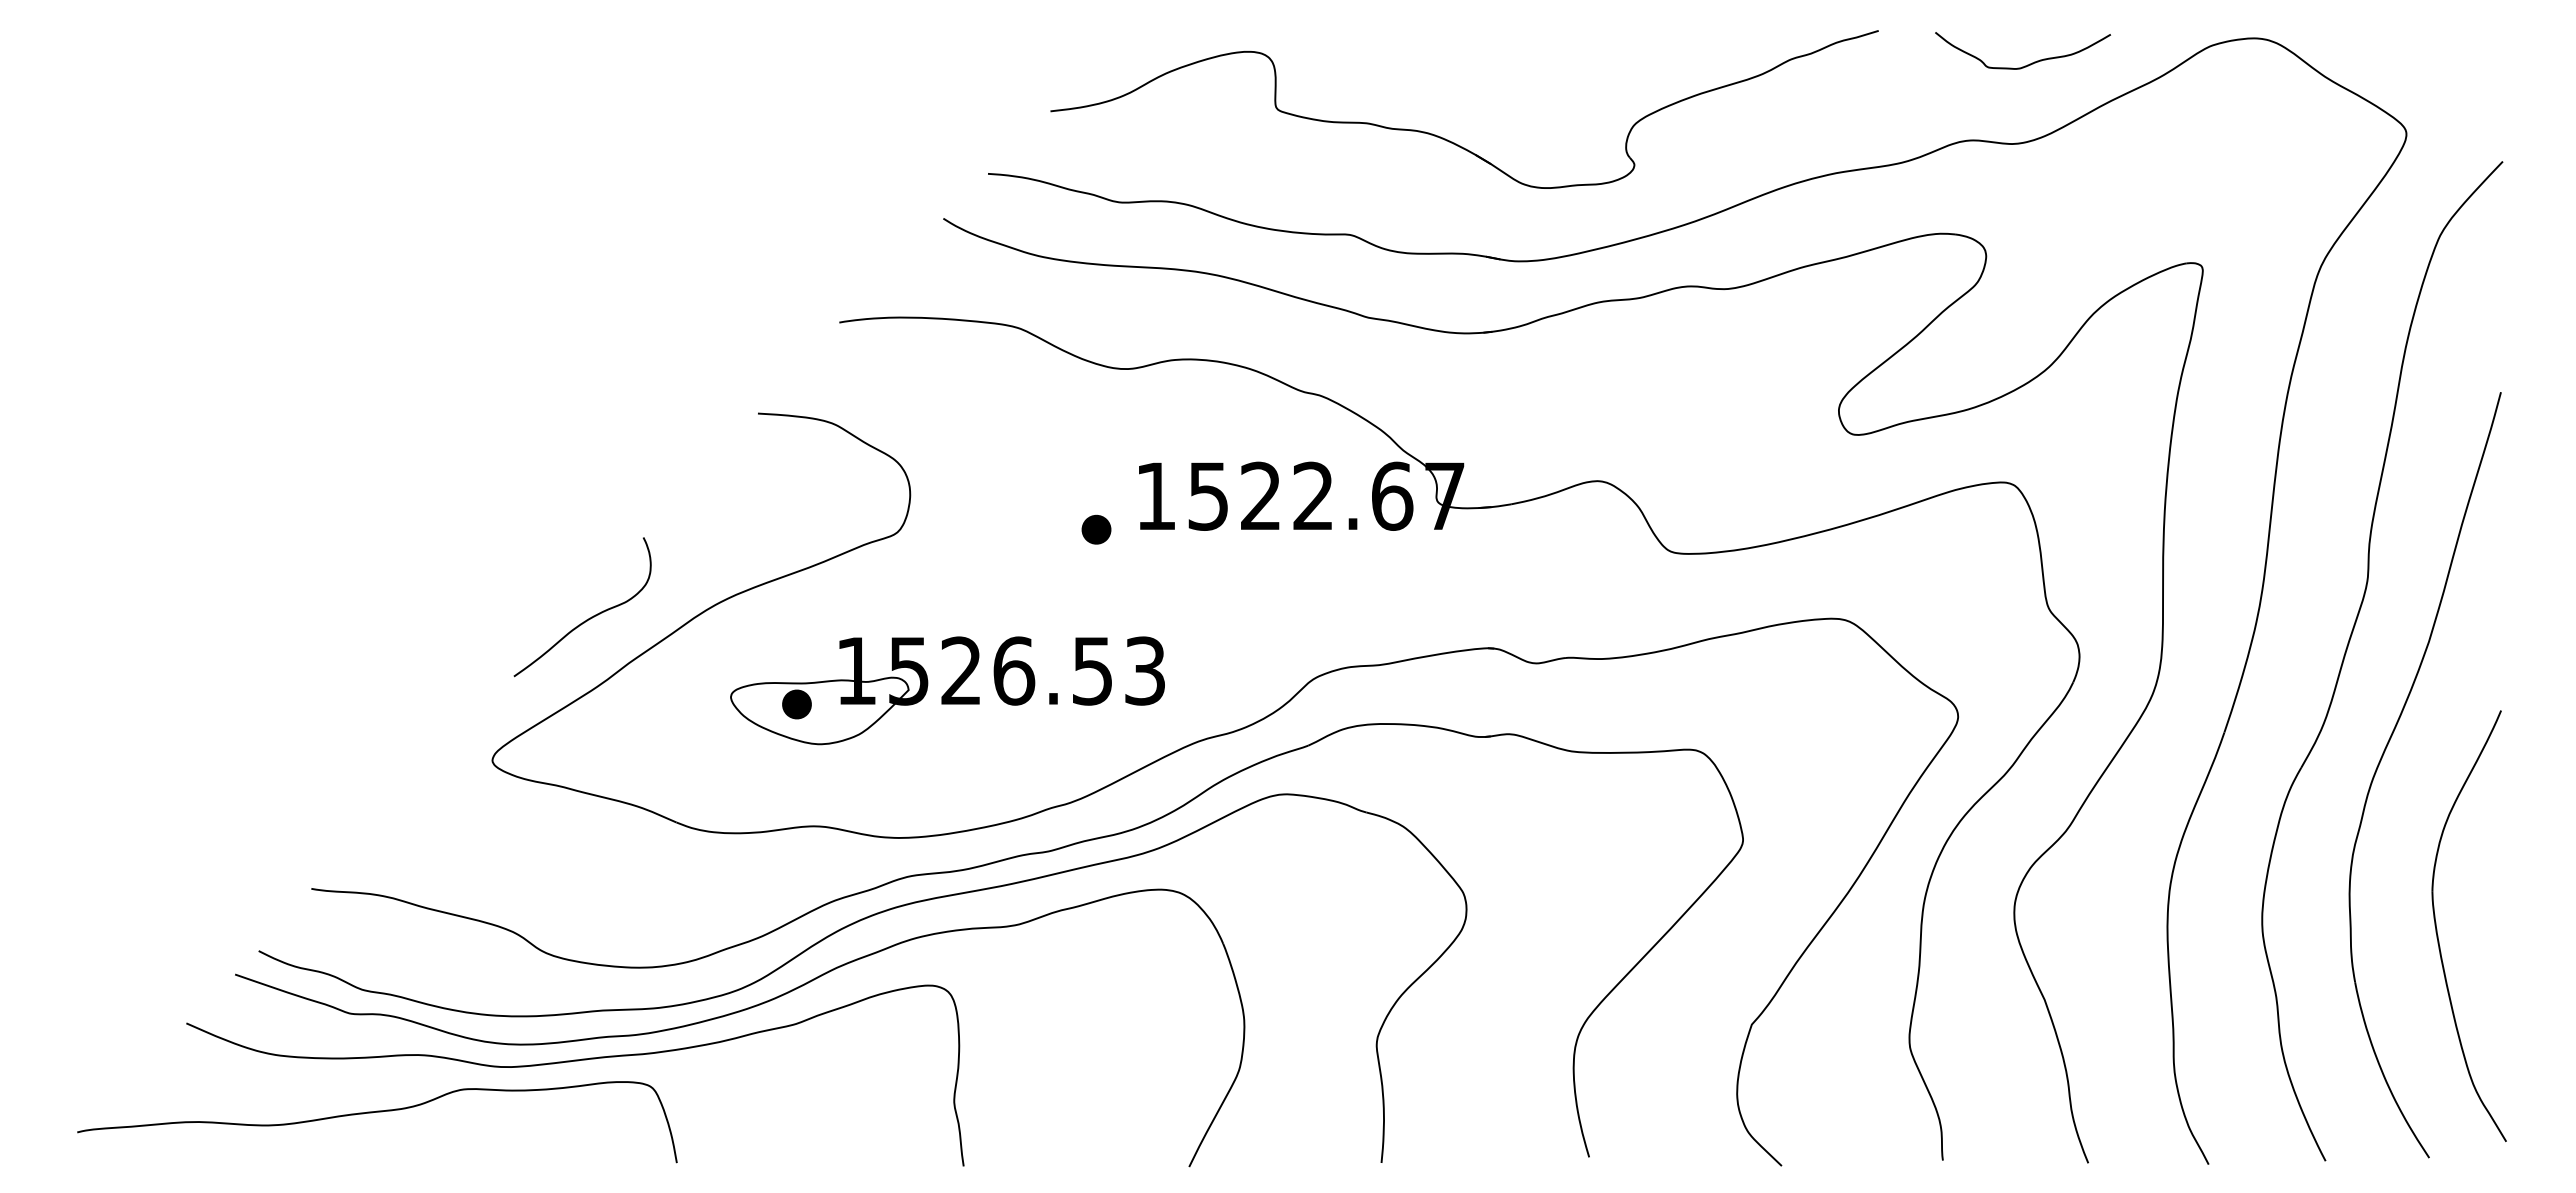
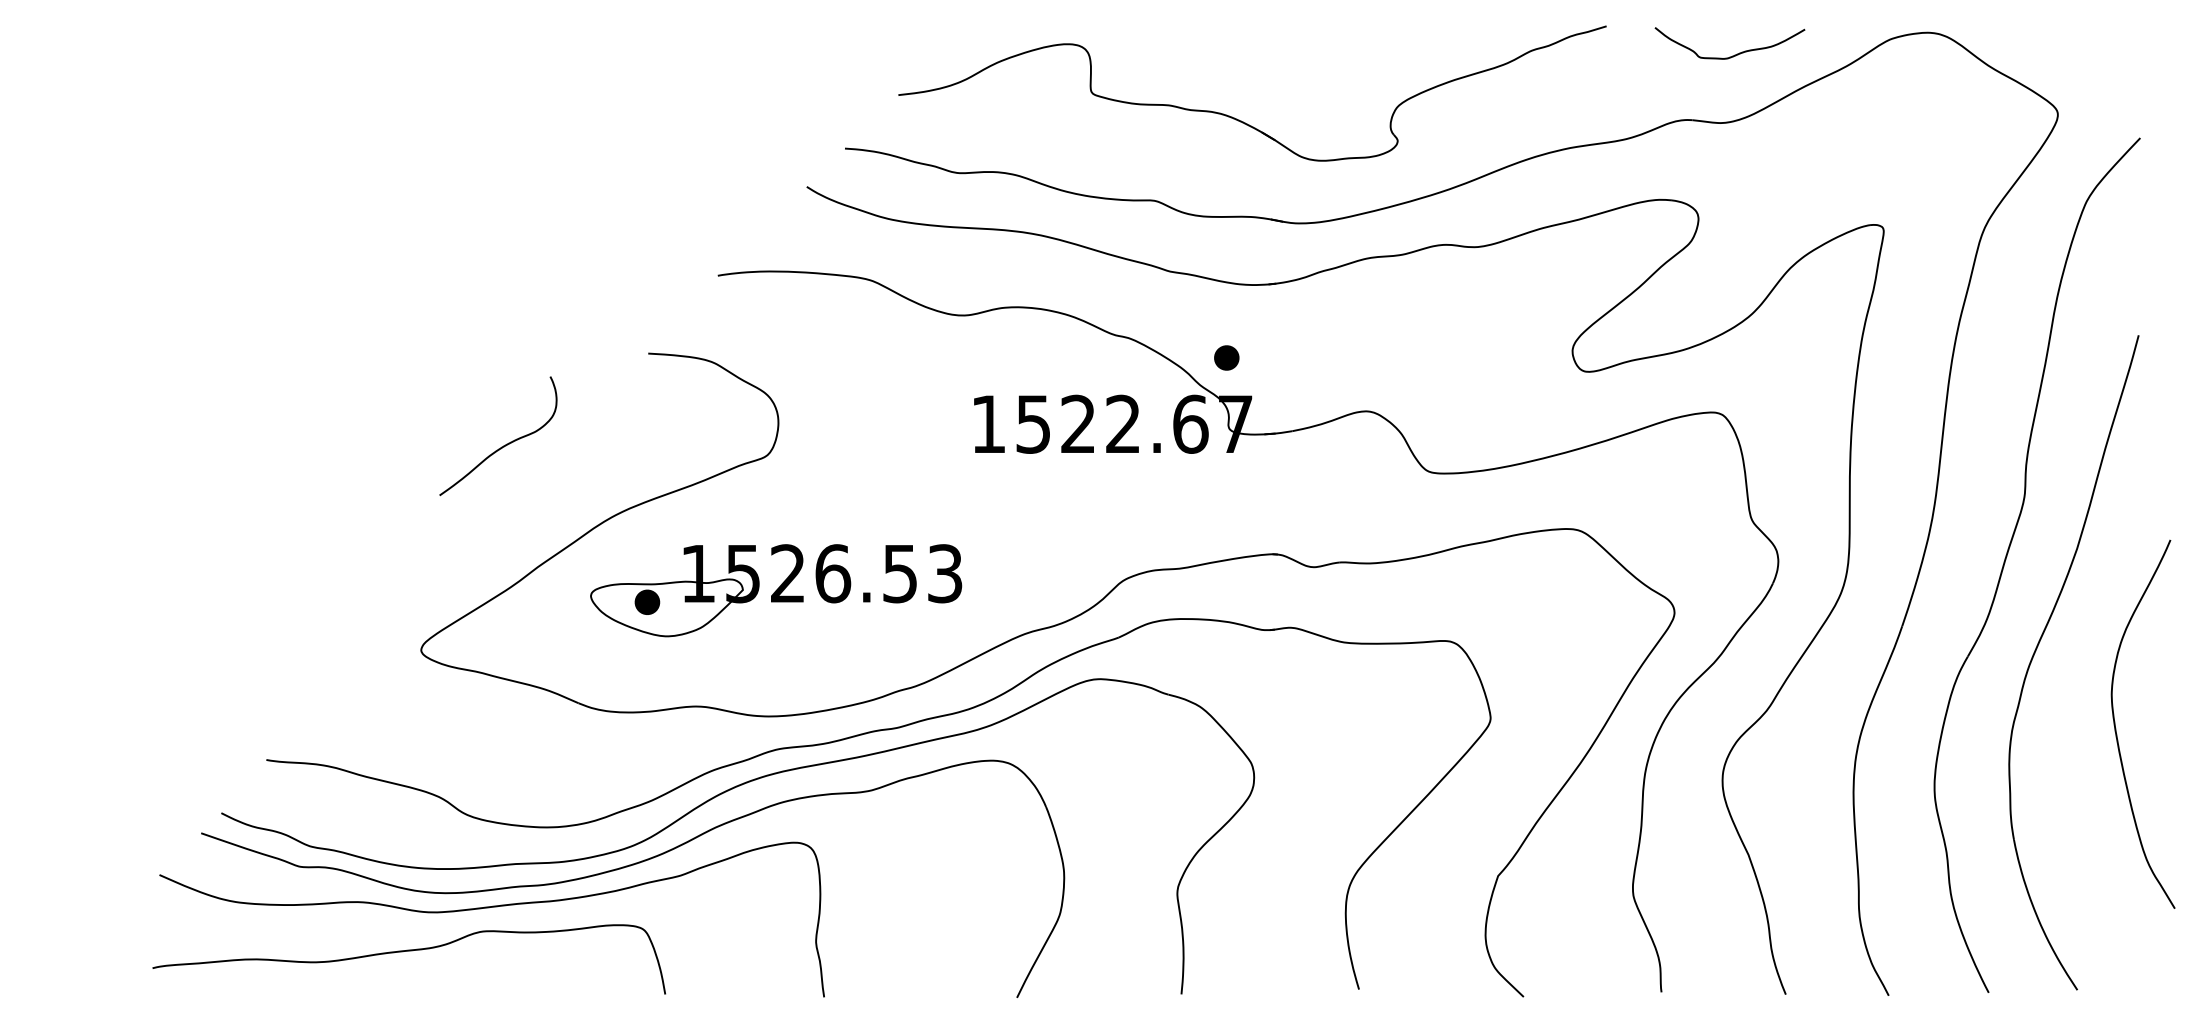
part: (1096, 529) -> (1226, 357), moved
curve: (589, 617) -> (504, 445), moved
part: (947, 690) -> (776, 590), moved
part: (2437, 928) -> (2116, 726), moved
curve: (377, 1112) -> (409, 951), moved

